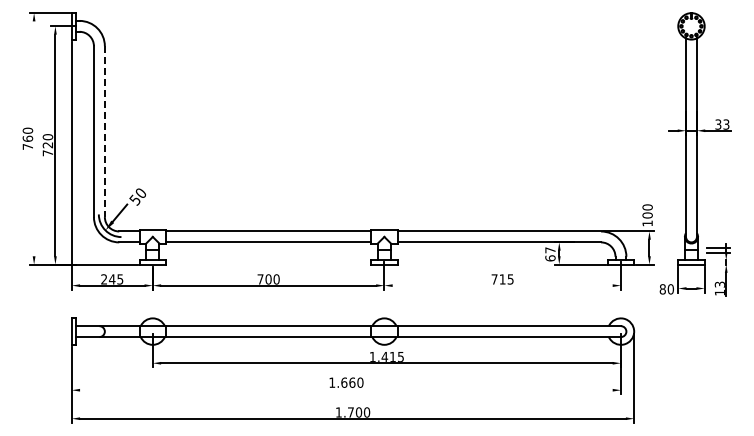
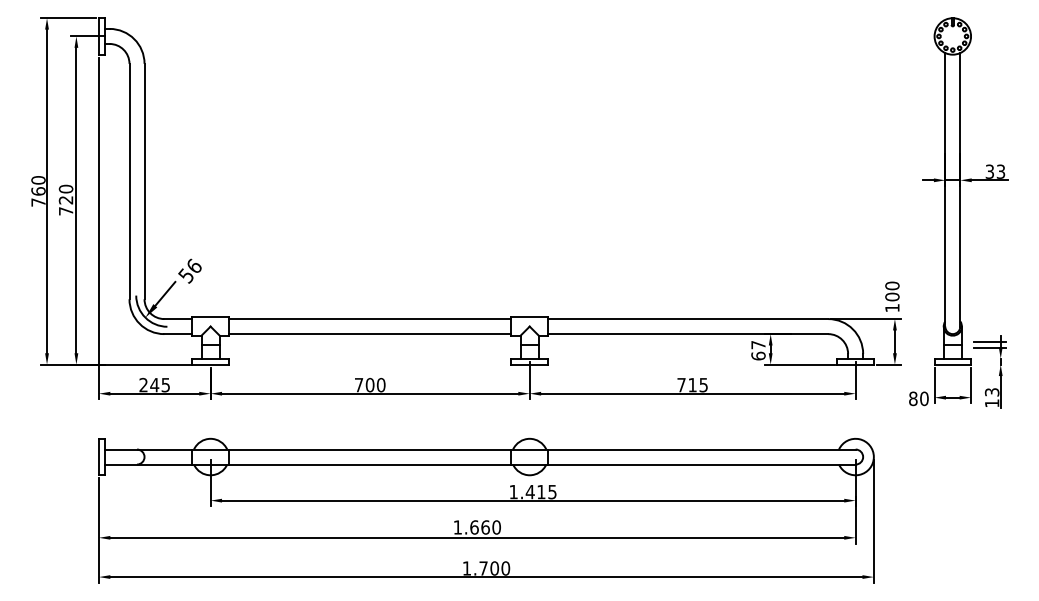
line: (104, 132) -> (144, 182), dashed -> solid
line: (34, 138) -> (47, 190), added
text: (140, 191) -> (193, 263), 50 -> 56
line: (502, 285) -> (692, 393), added
line: (346, 390) -> (477, 538), added

